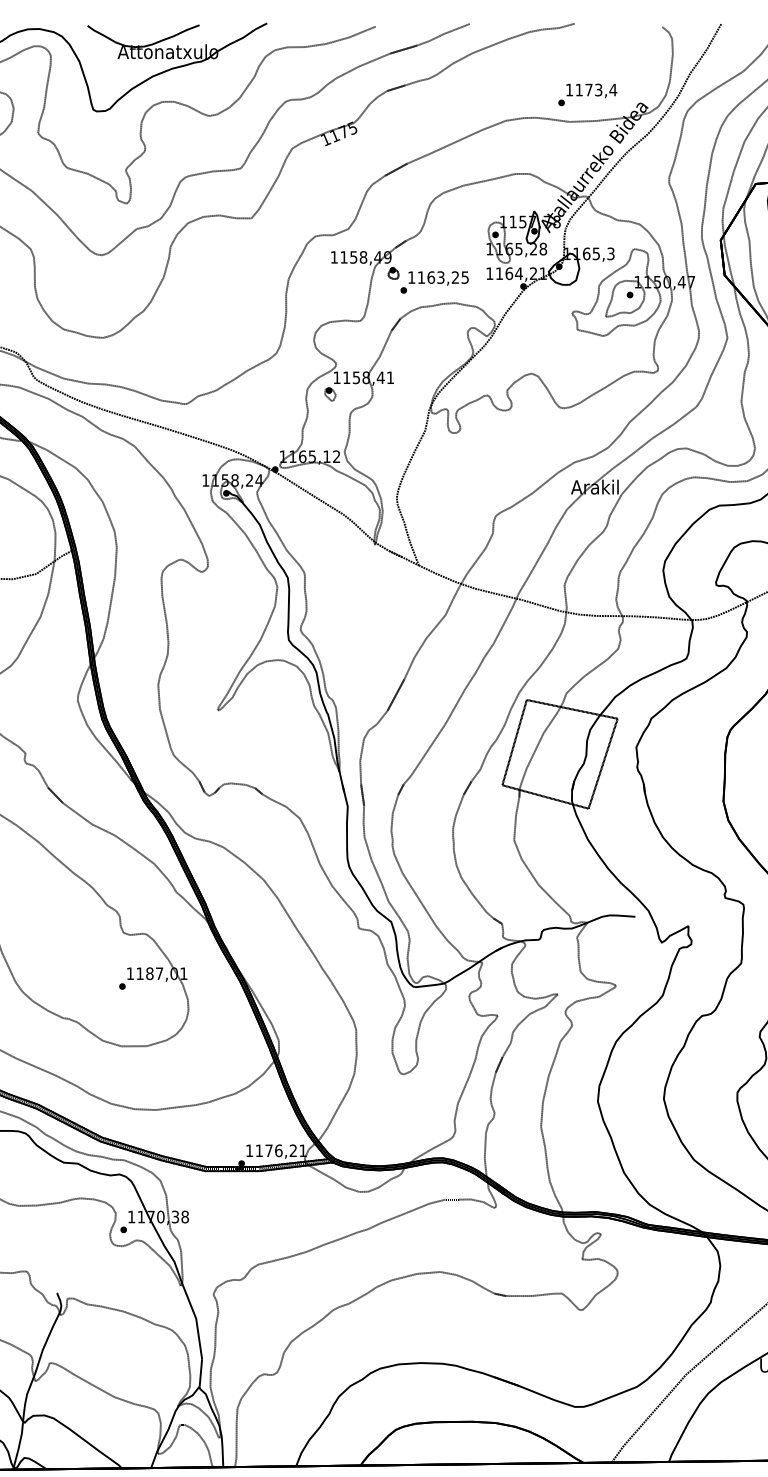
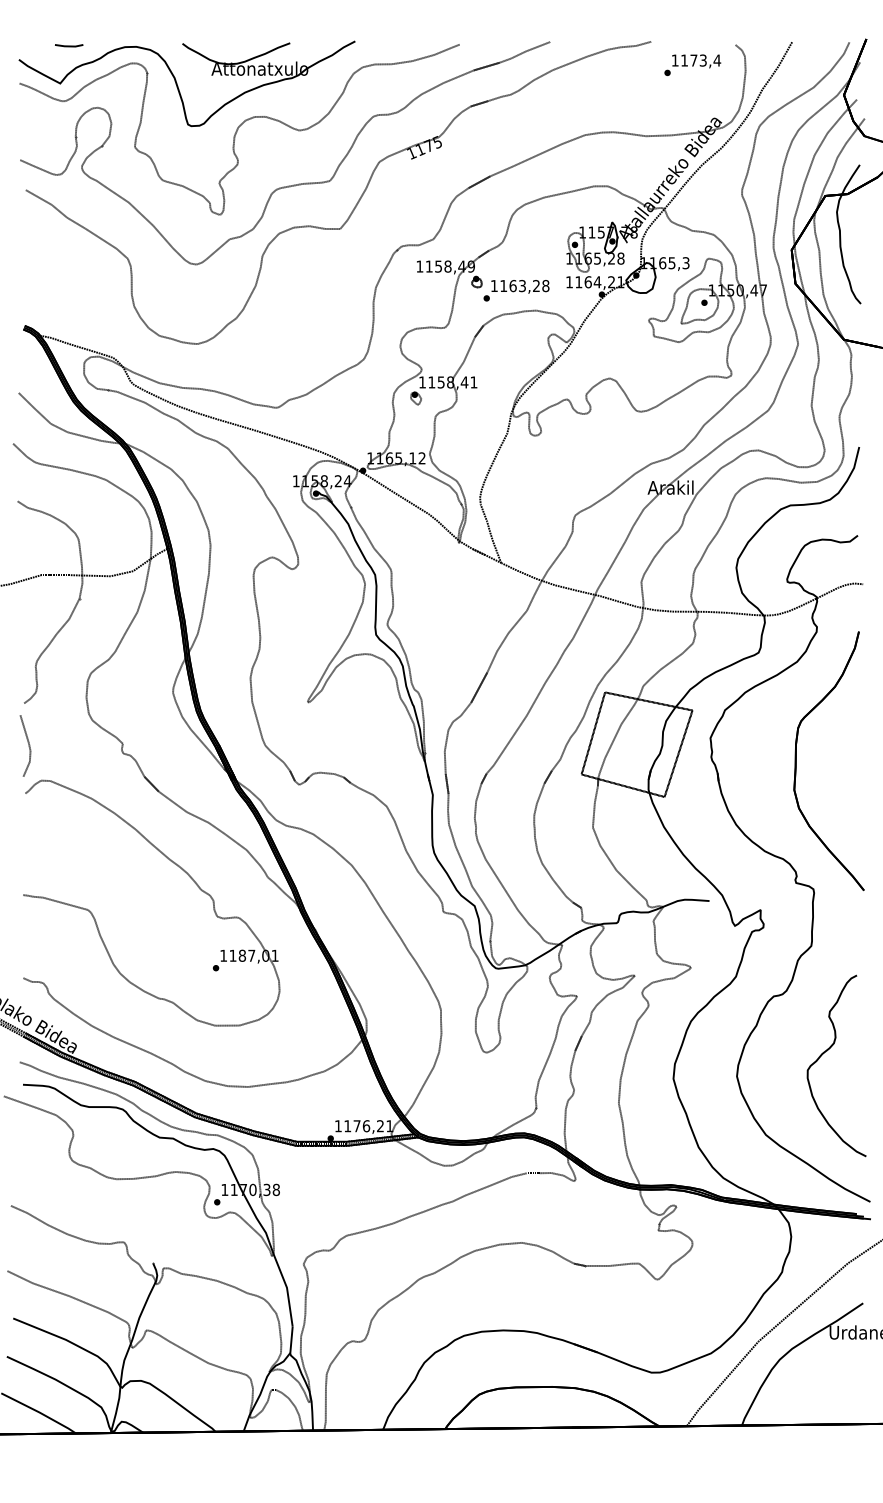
text: (587, 94) -> (692, 64), moved
text: (464, 278) -> (545, 286), 1163,25 -> 1163,28

